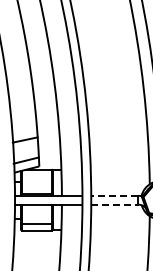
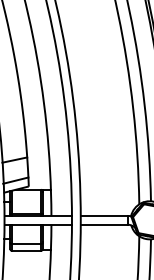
line: (113, 195) -> (103, 215), dashed -> solid
line: (114, 204) -> (104, 224), dashed -> solid

